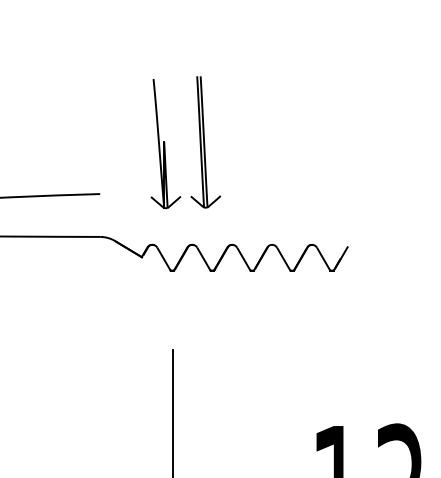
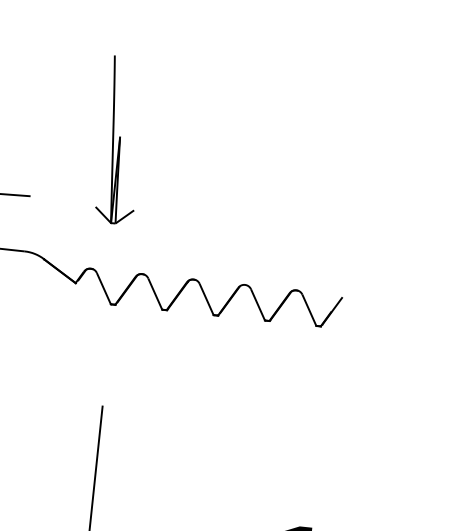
part: (205, 142) -> (173, 144), removed

